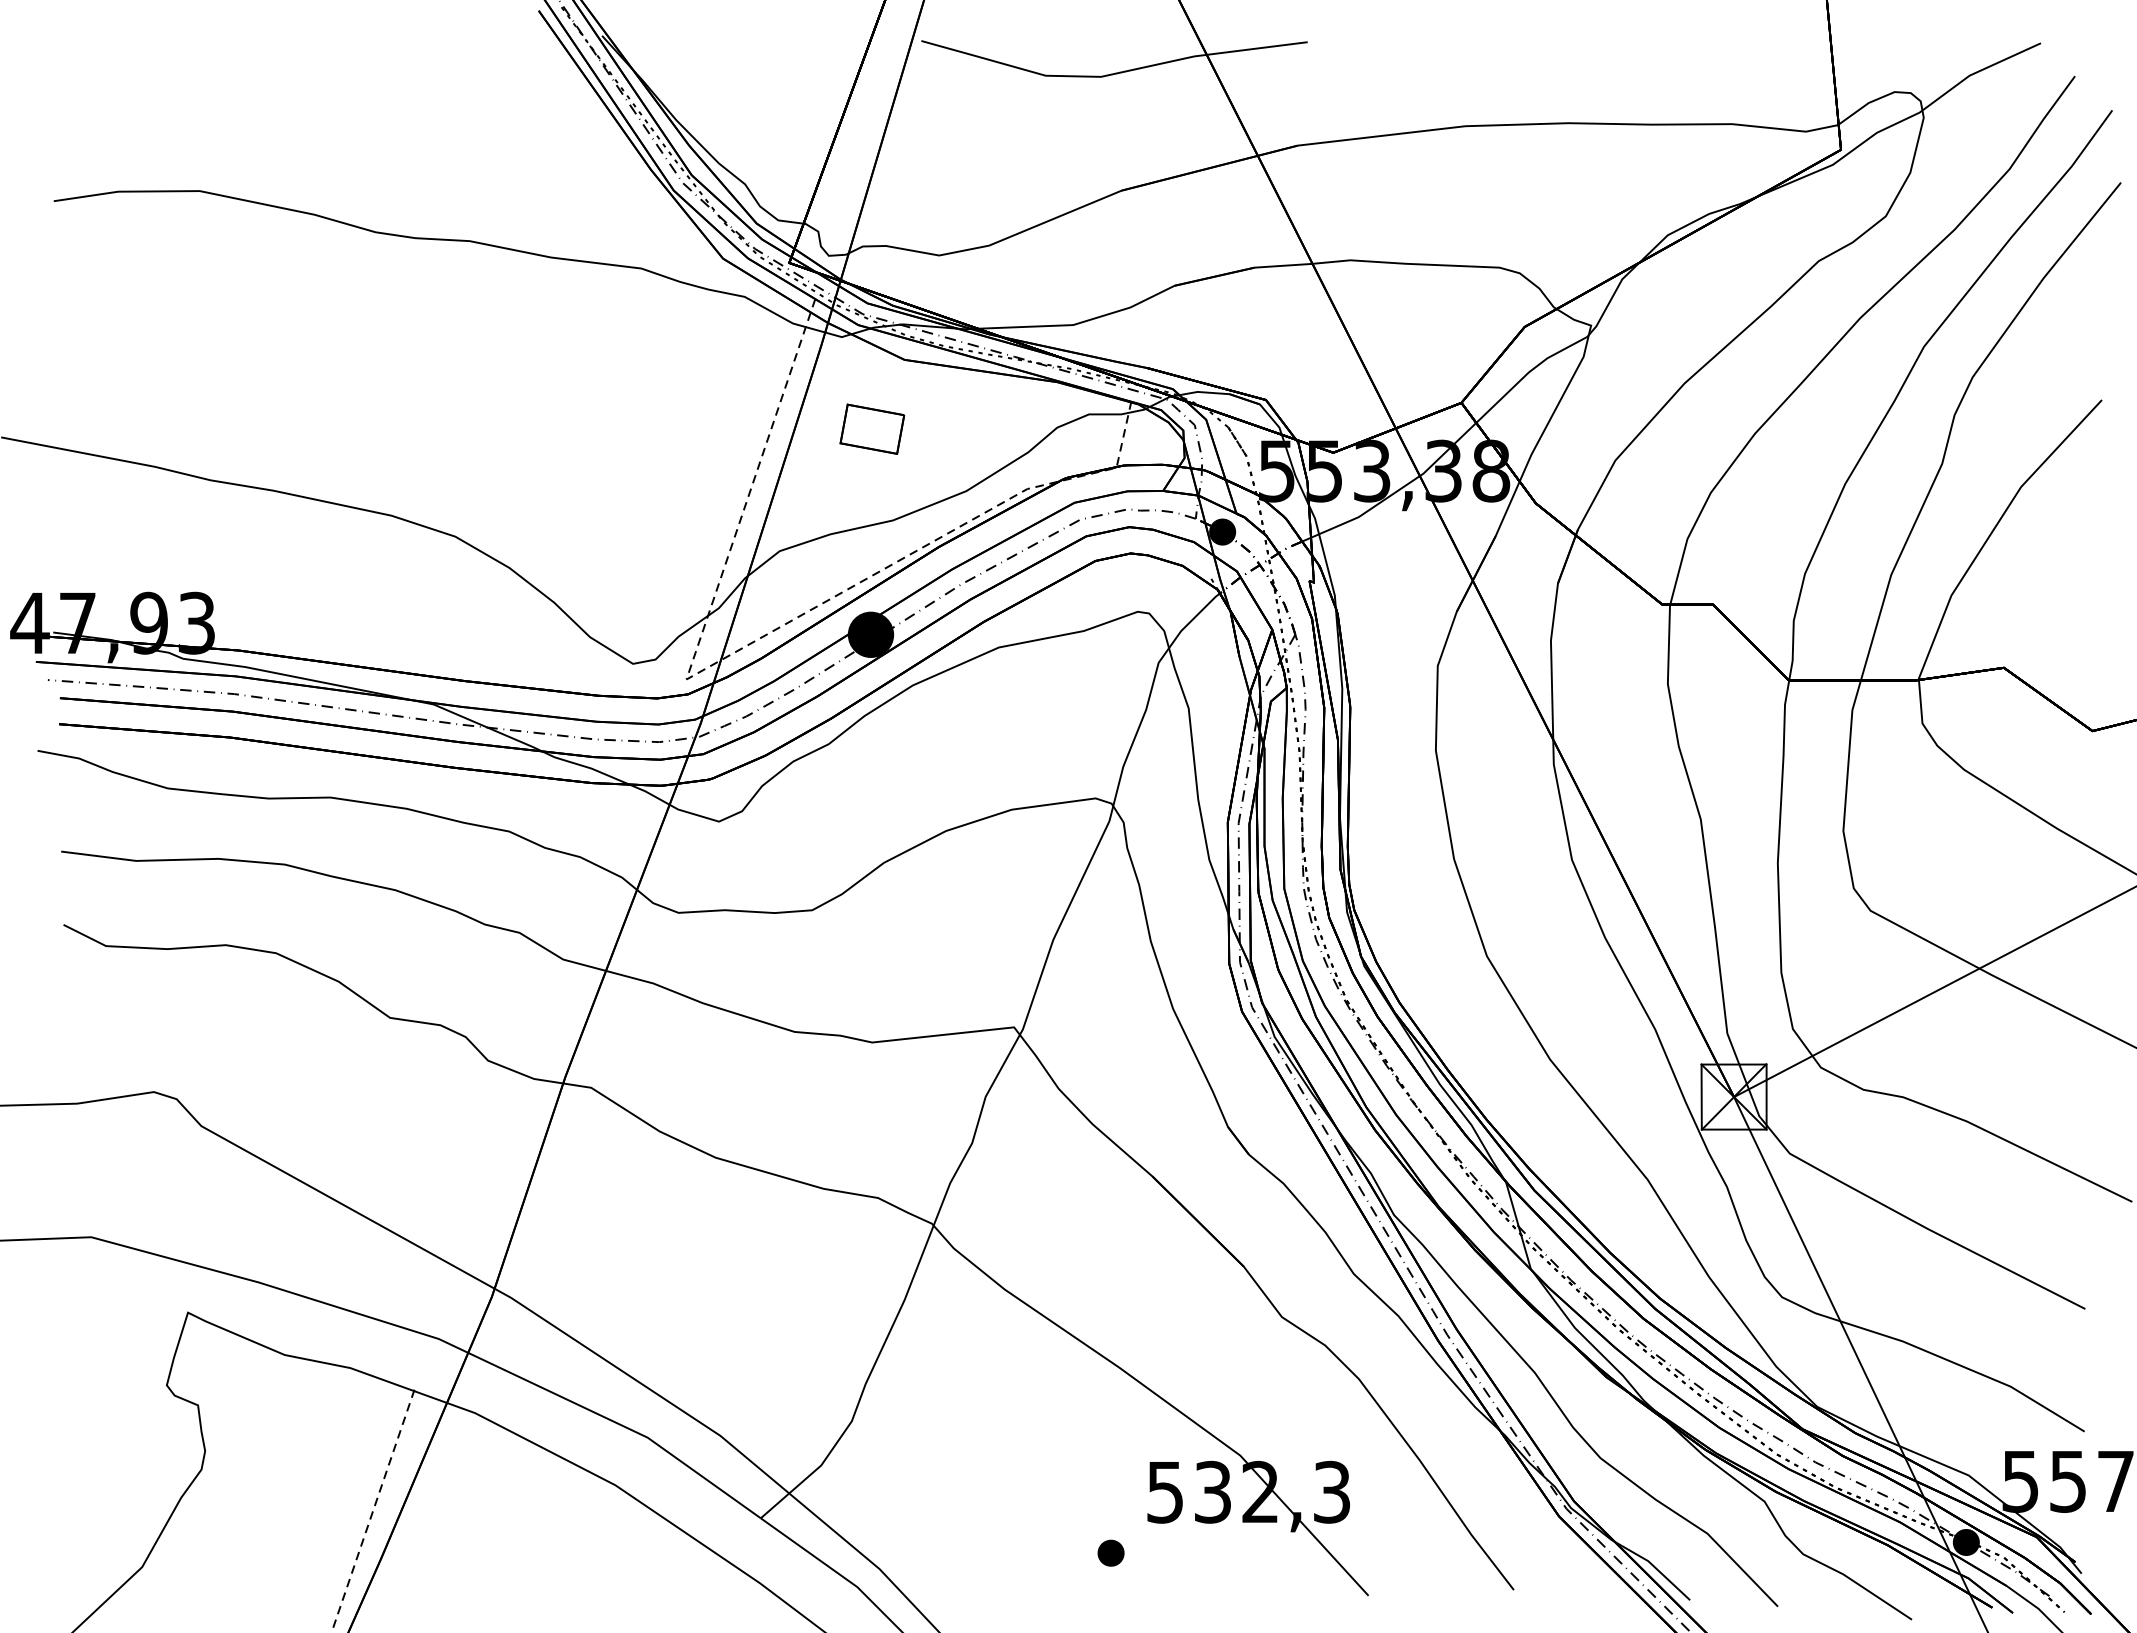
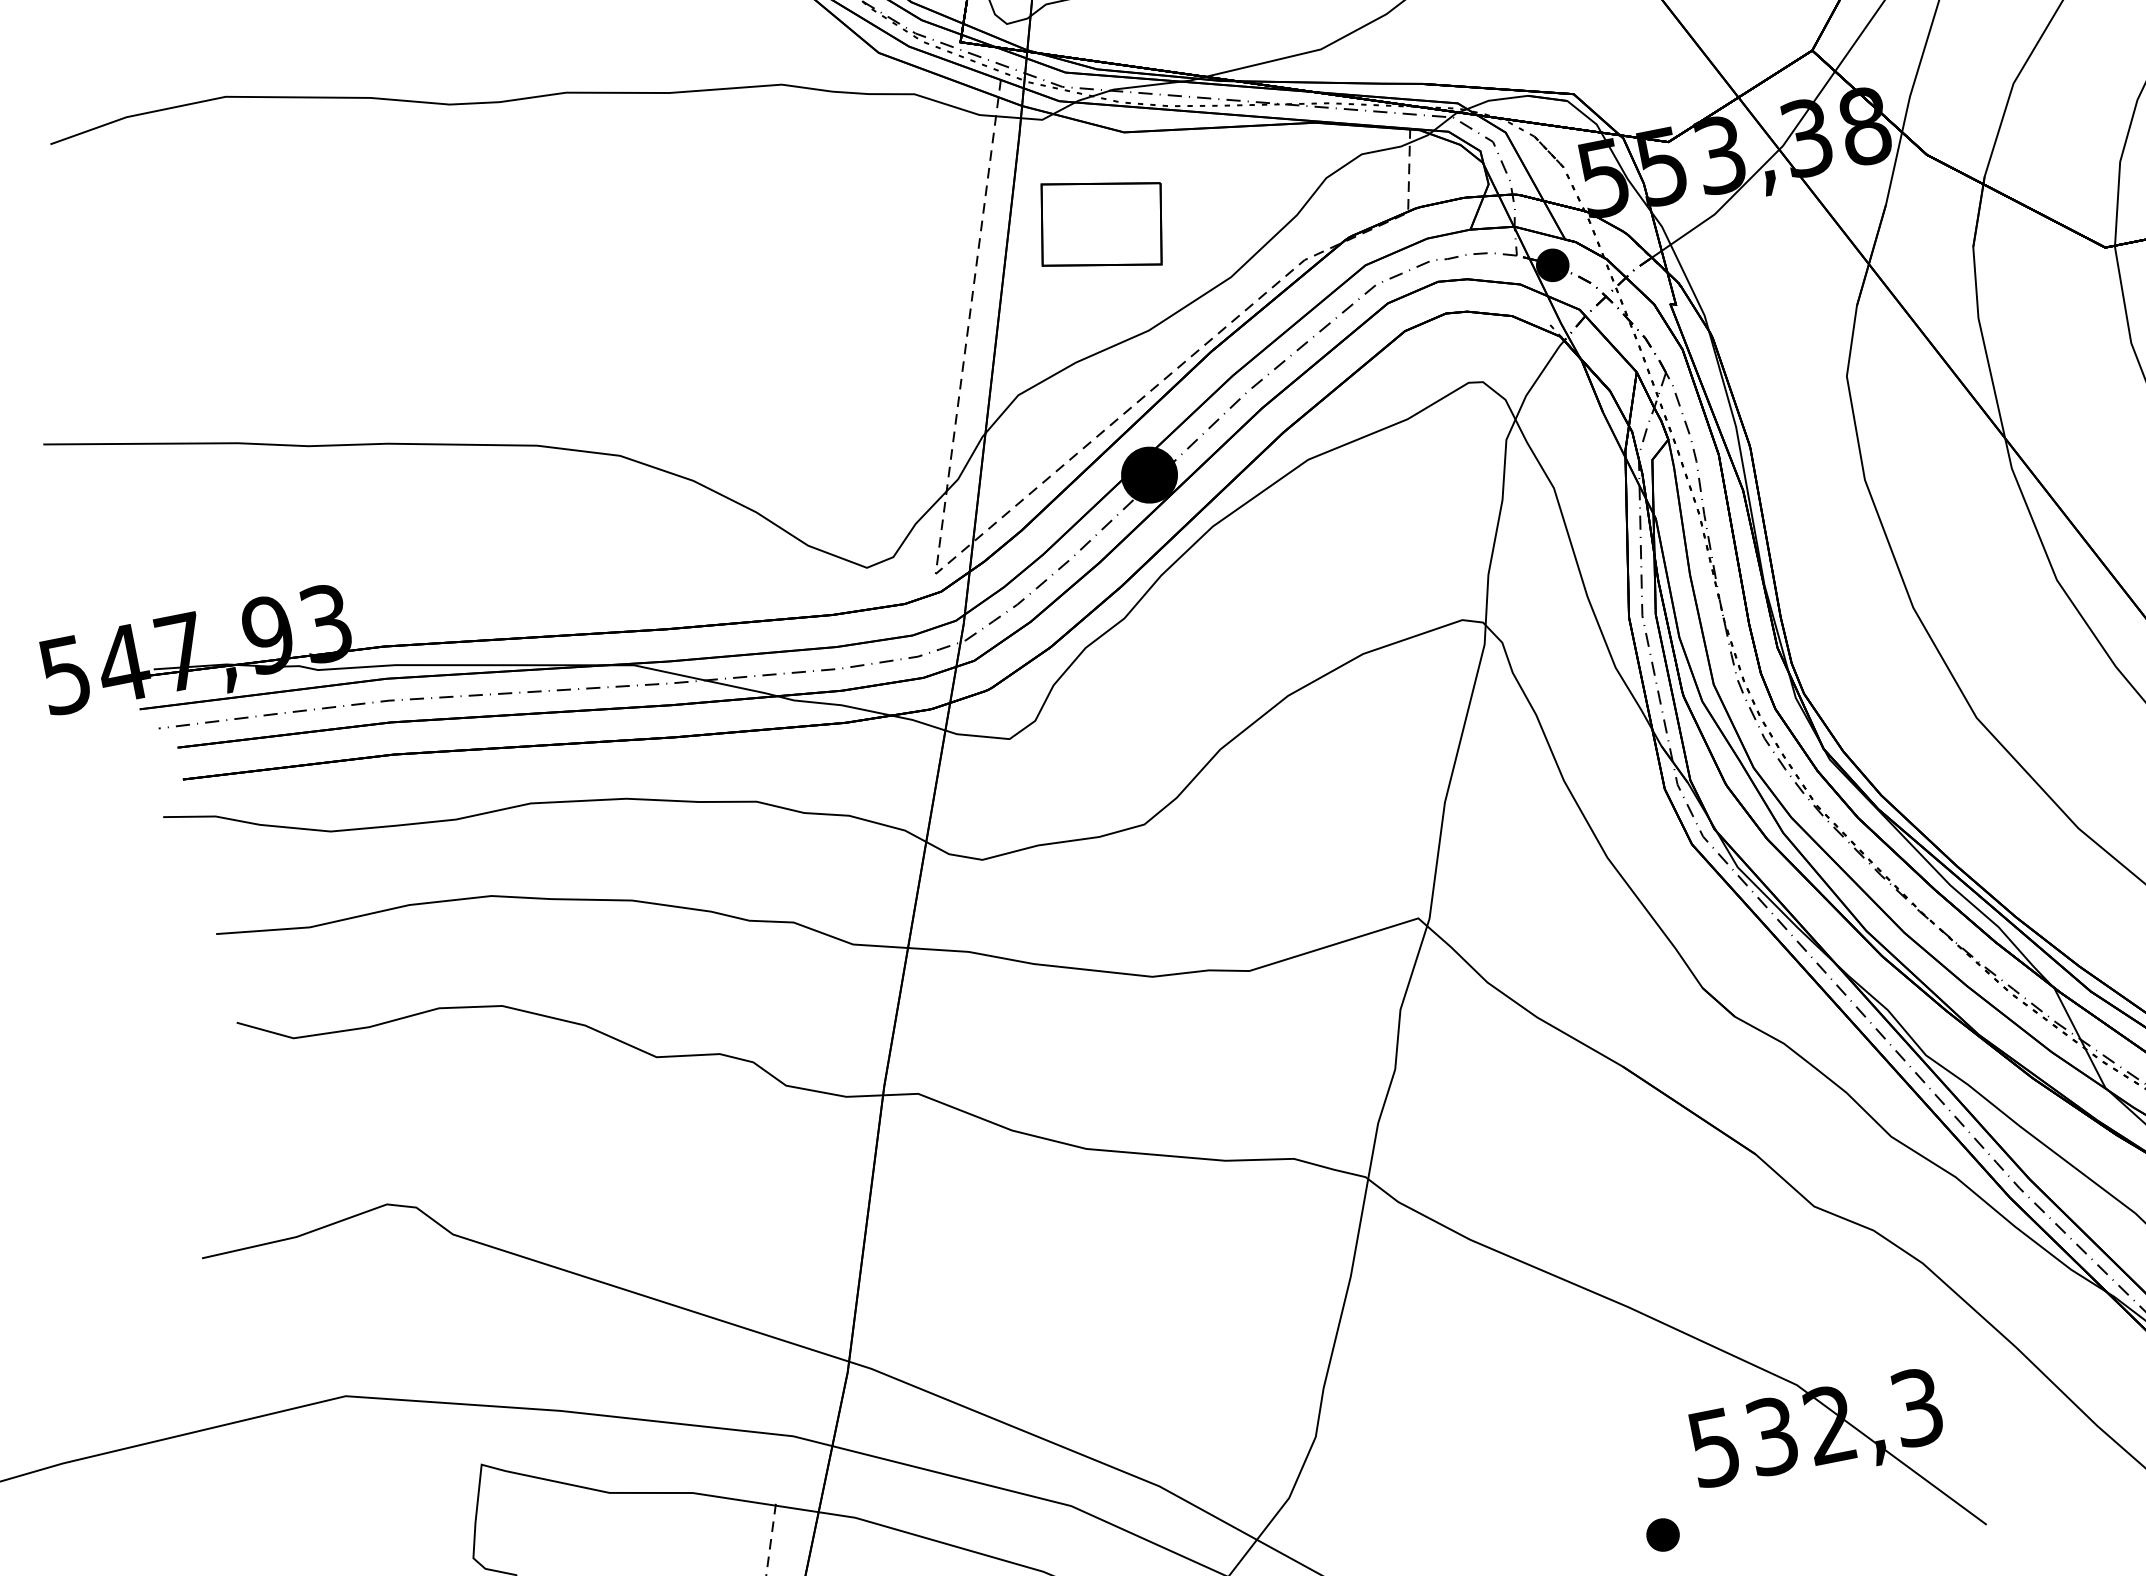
part: (872, 429) -> (1101, 224), size x1.67

